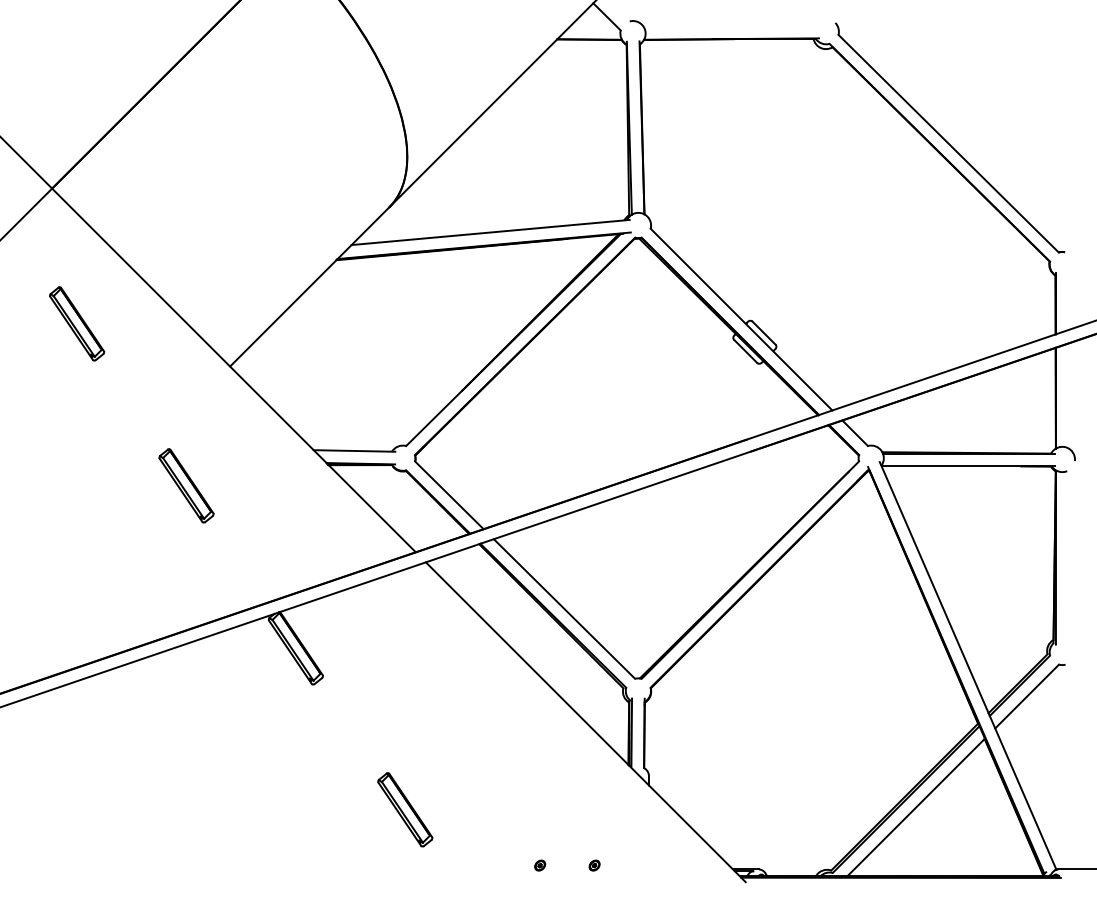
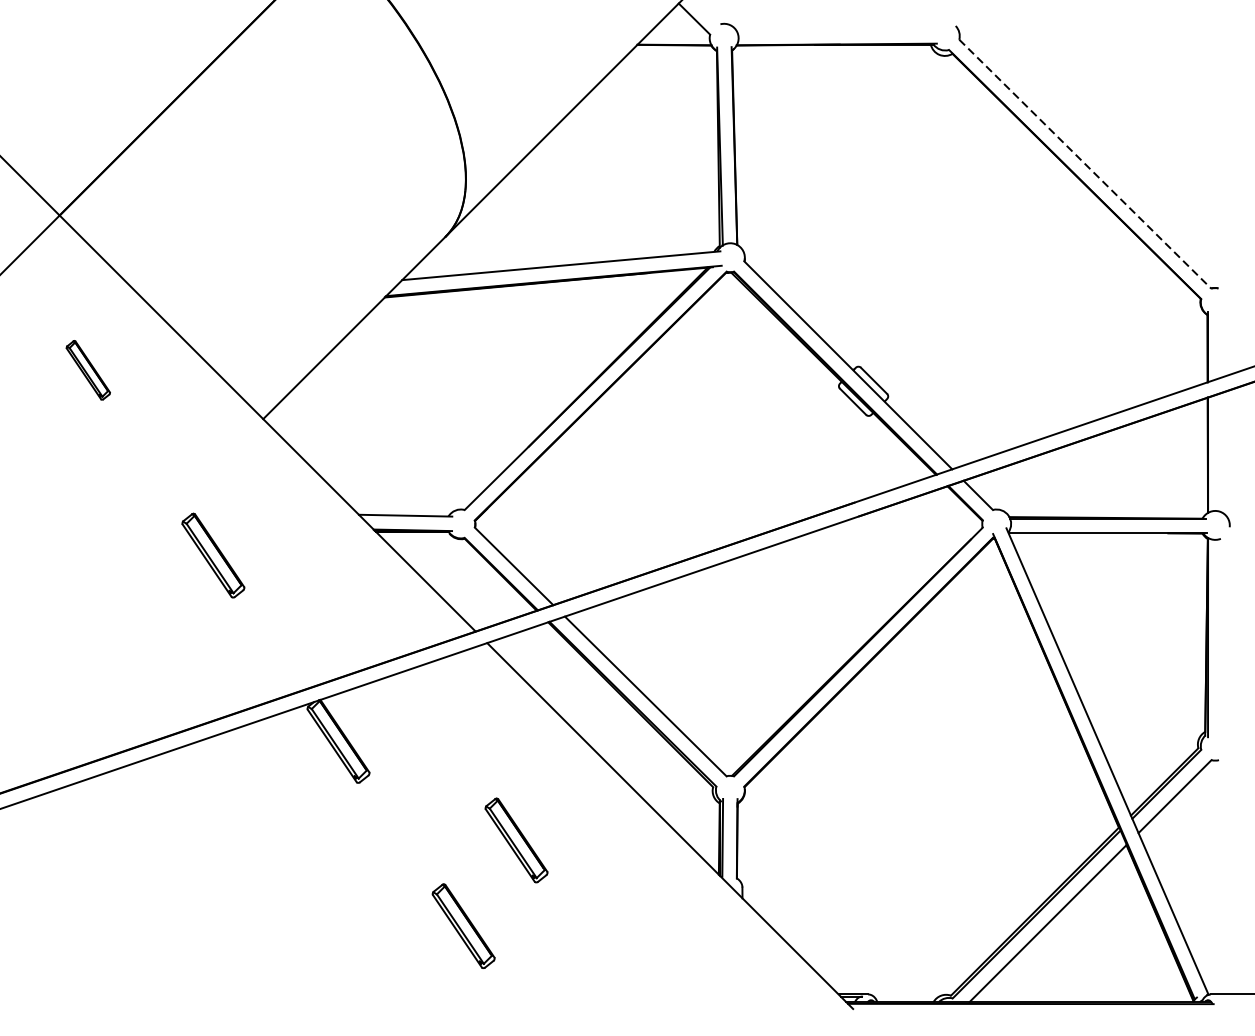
line: (948, 143) -> (1085, 163), solid -> dashed
part: (77, 323) -> (88, 369), size x0.7
part: (451, 734) -> (516, 840), added
part: (540, 865) -> (618, 989), removed
part: (594, 865) -> (680, 989), removed

